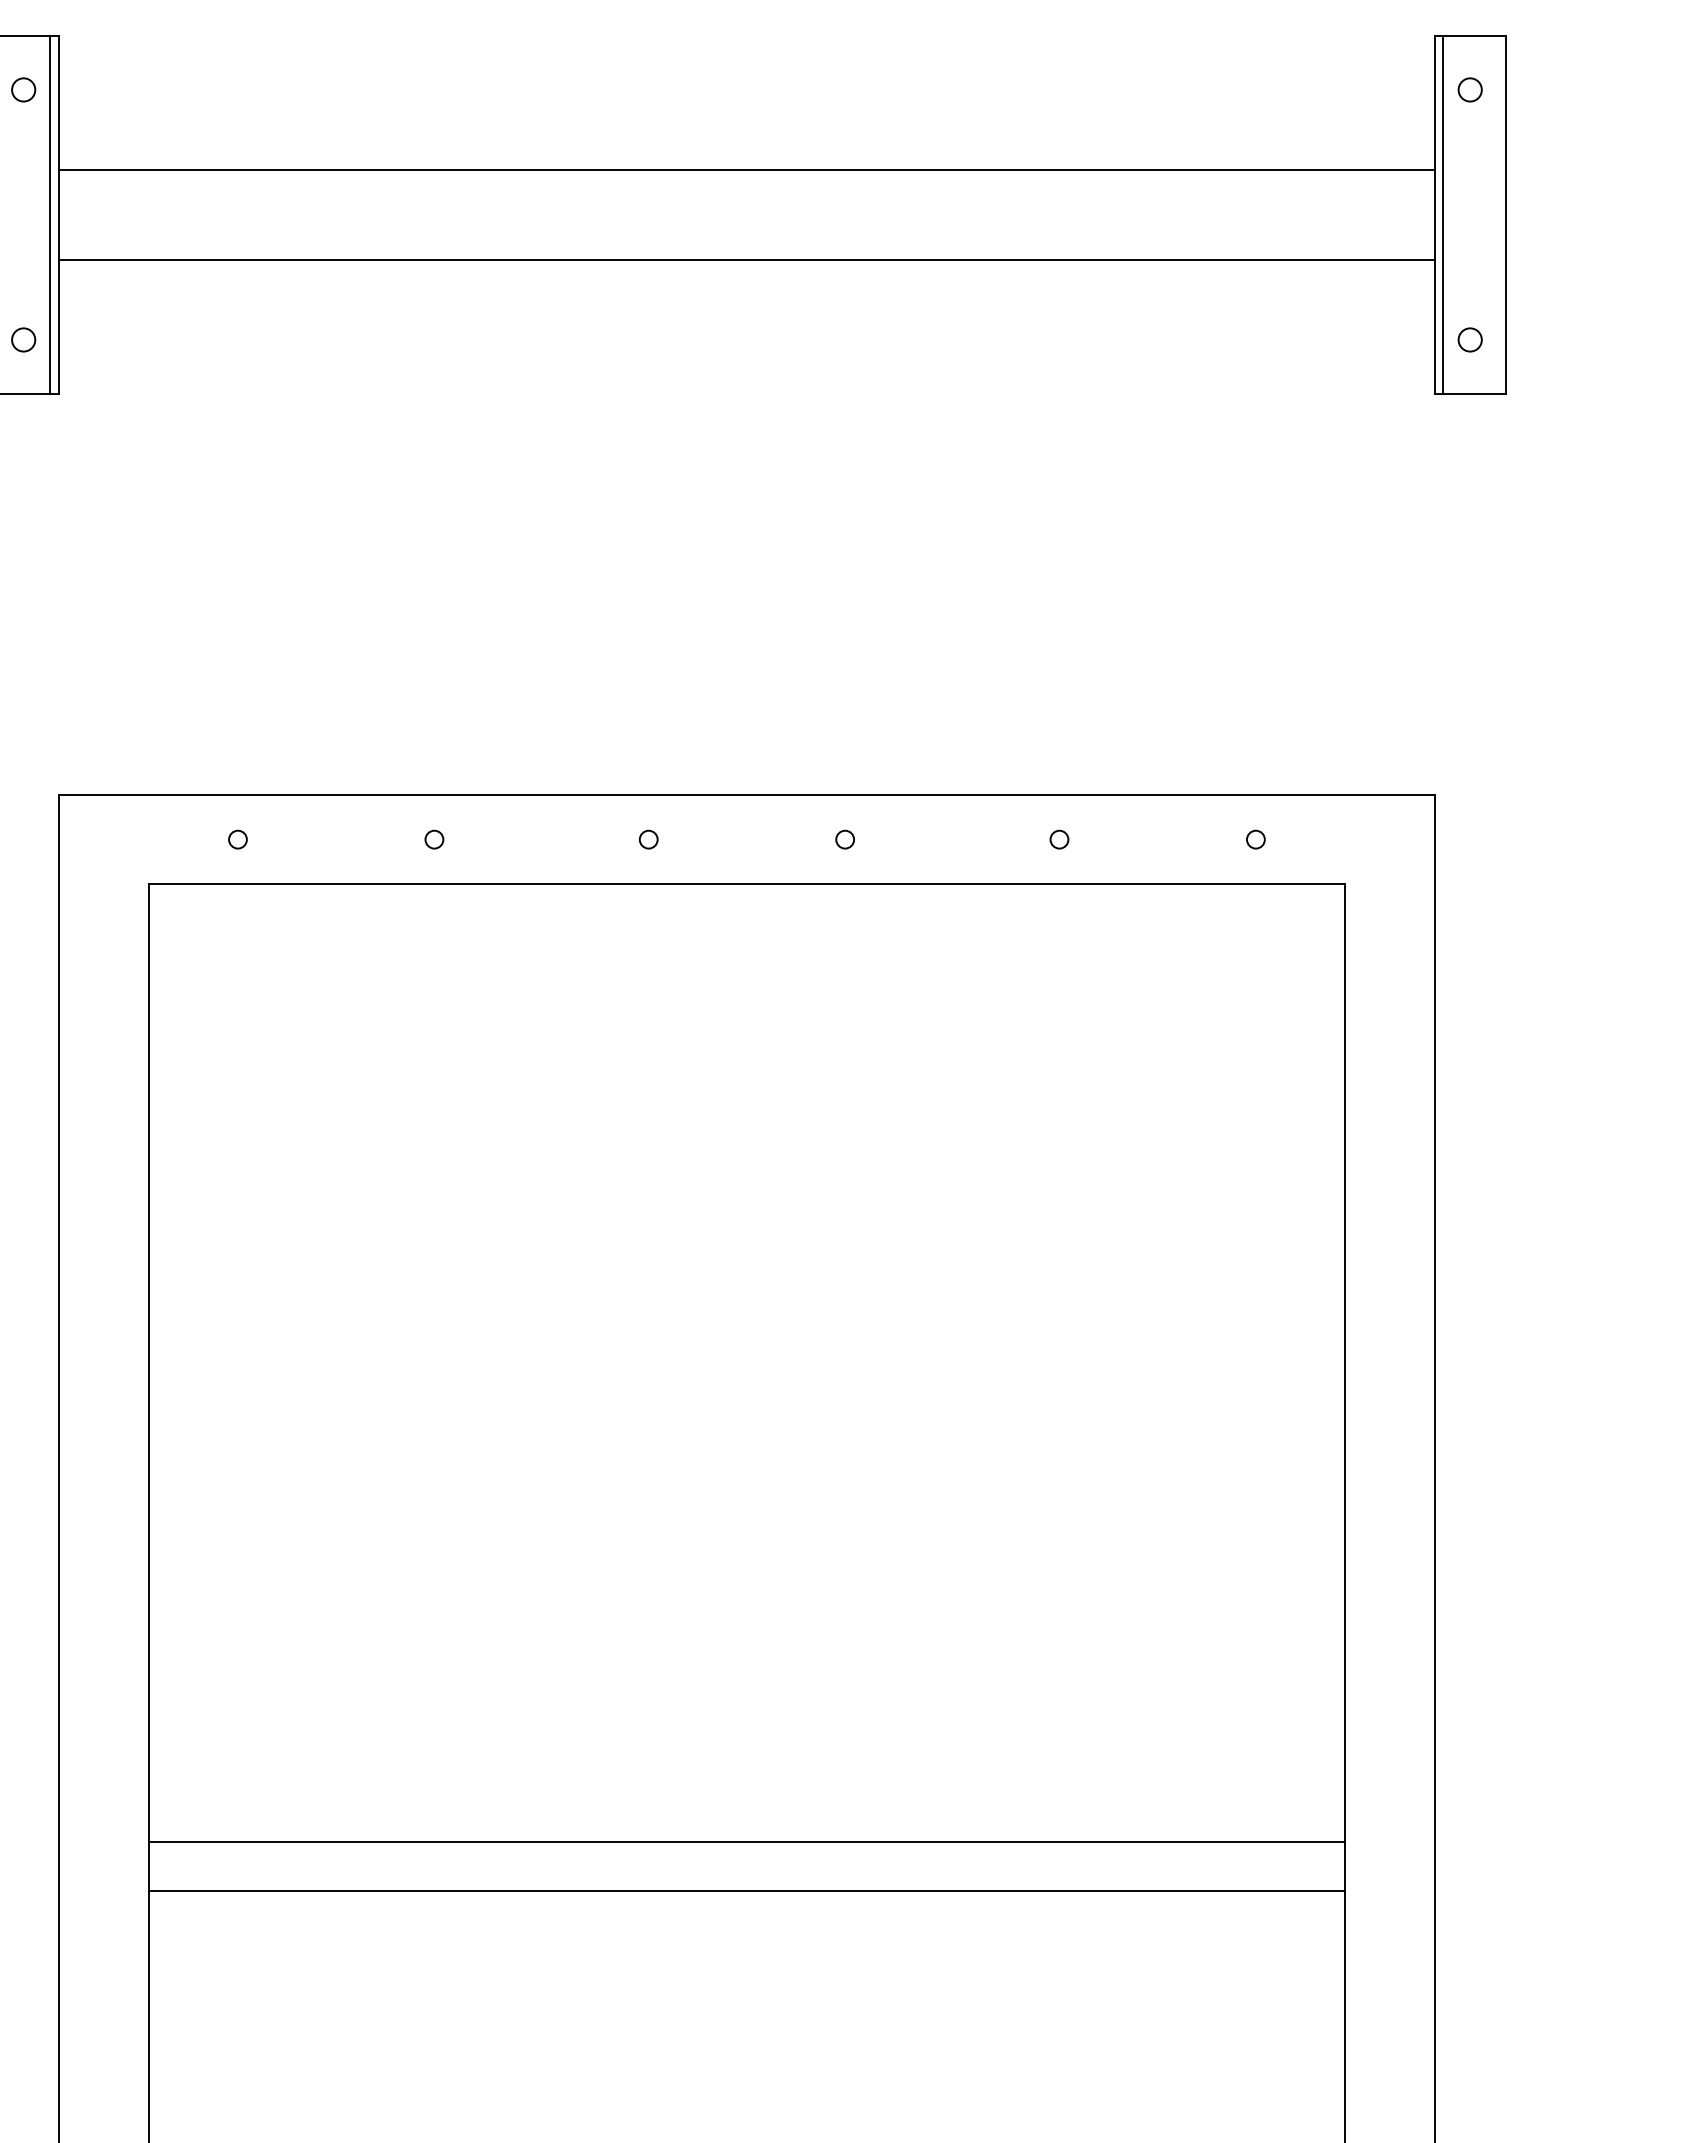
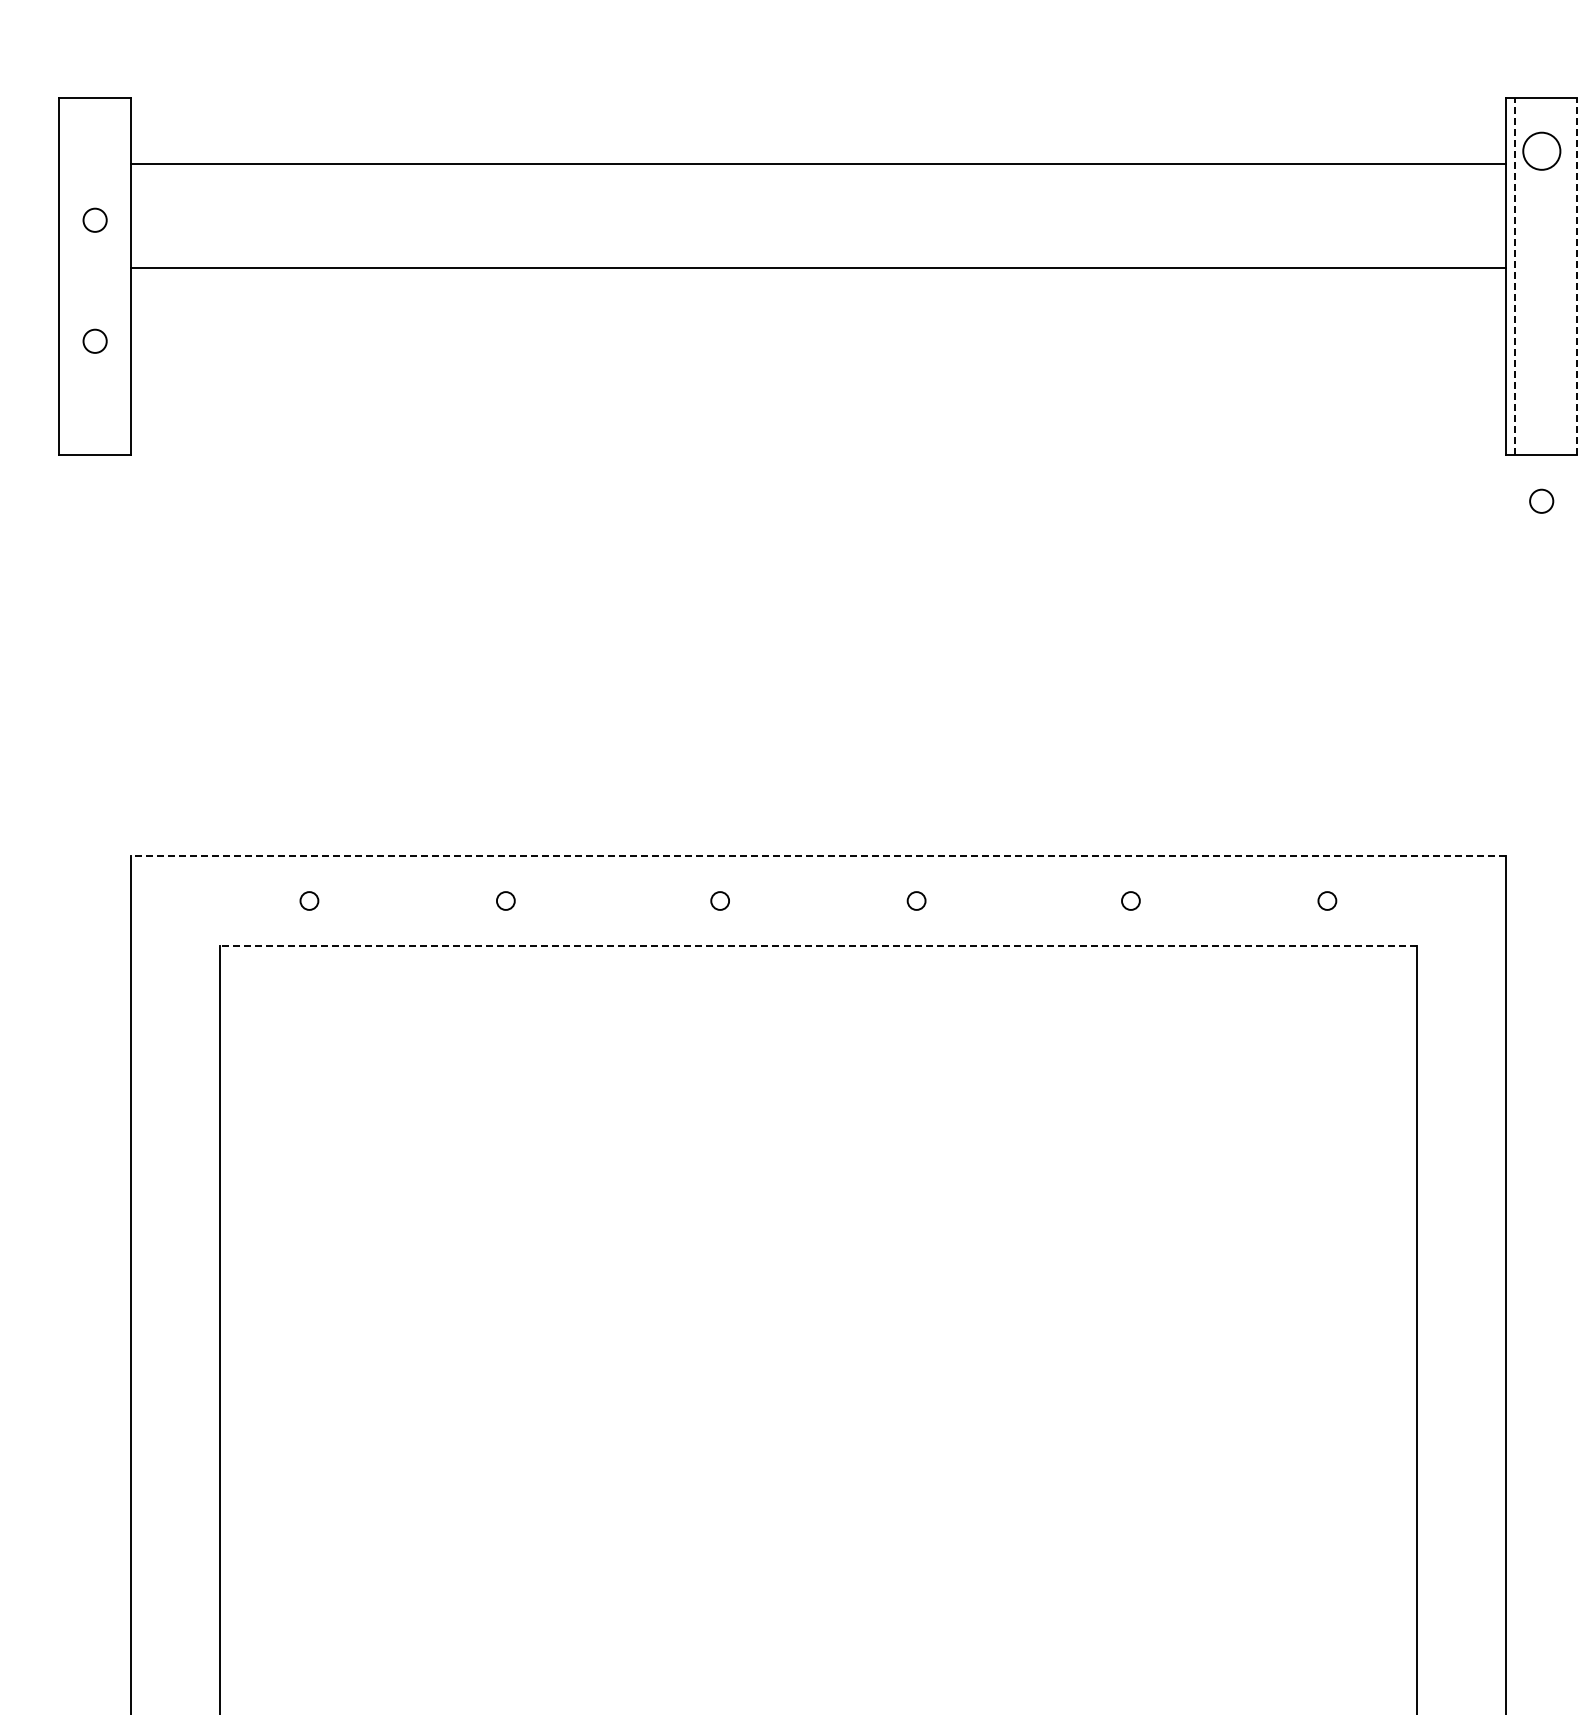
circle: (23, 89) -> (94, 219), moved
circle: (1469, 89) -> (1540, 150), size x1.6
line: (746, 170) -> (817, 163), moved
line: (50, 214) -> (121, 275), removed
line: (1443, 214) -> (1514, 275), solid -> dashed
line: (1505, 214) -> (1576, 275), solid -> dashed
line: (746, 259) -> (817, 267), moved
circle: (23, 339) -> (94, 340), moved
circle: (1469, 339) -> (1540, 500), moved
line: (746, 795) -> (817, 856), solid -> dashed
line: (746, 884) -> (817, 945), solid -> dashed

